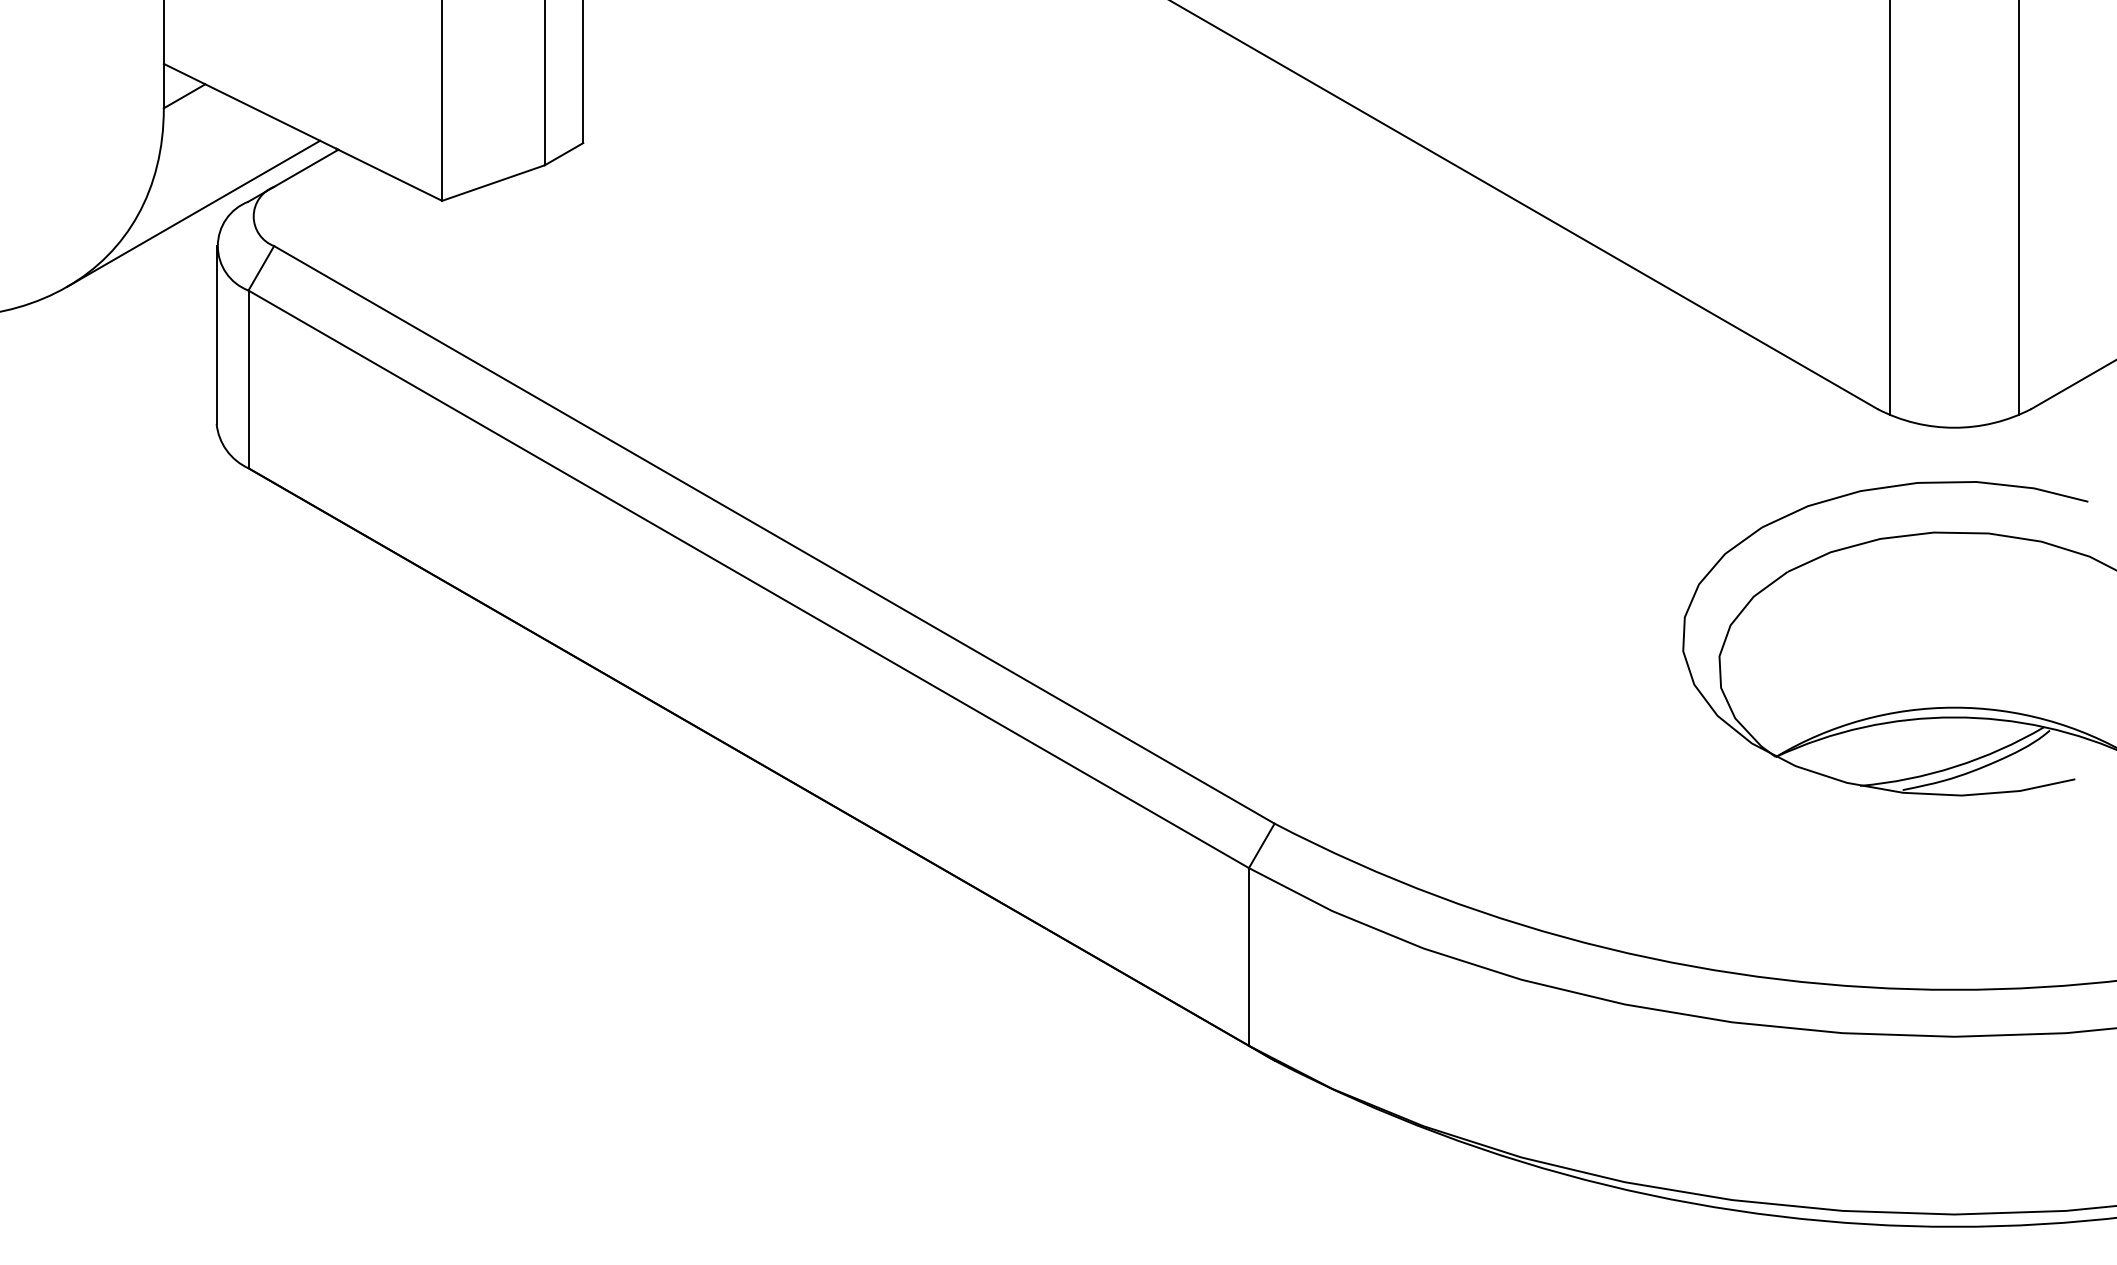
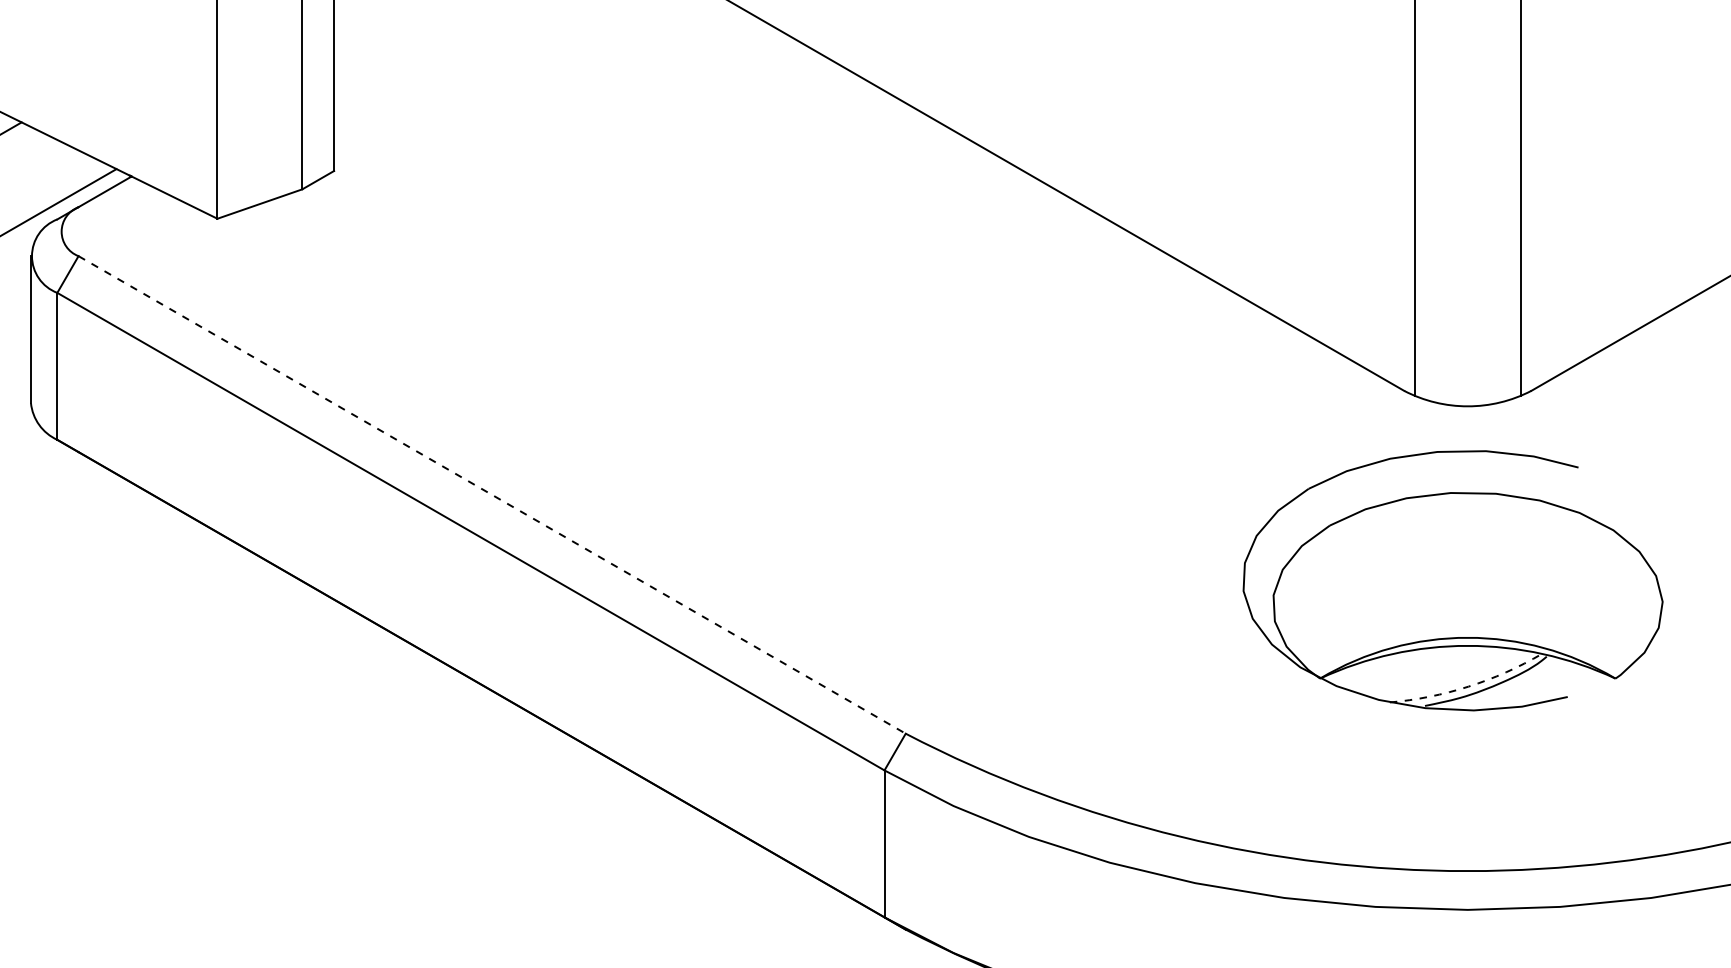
line: (774, 534) -> (492, 494), solid -> dashed
arc: (1955, 766) -> (1468, 686), solid -> dashed

